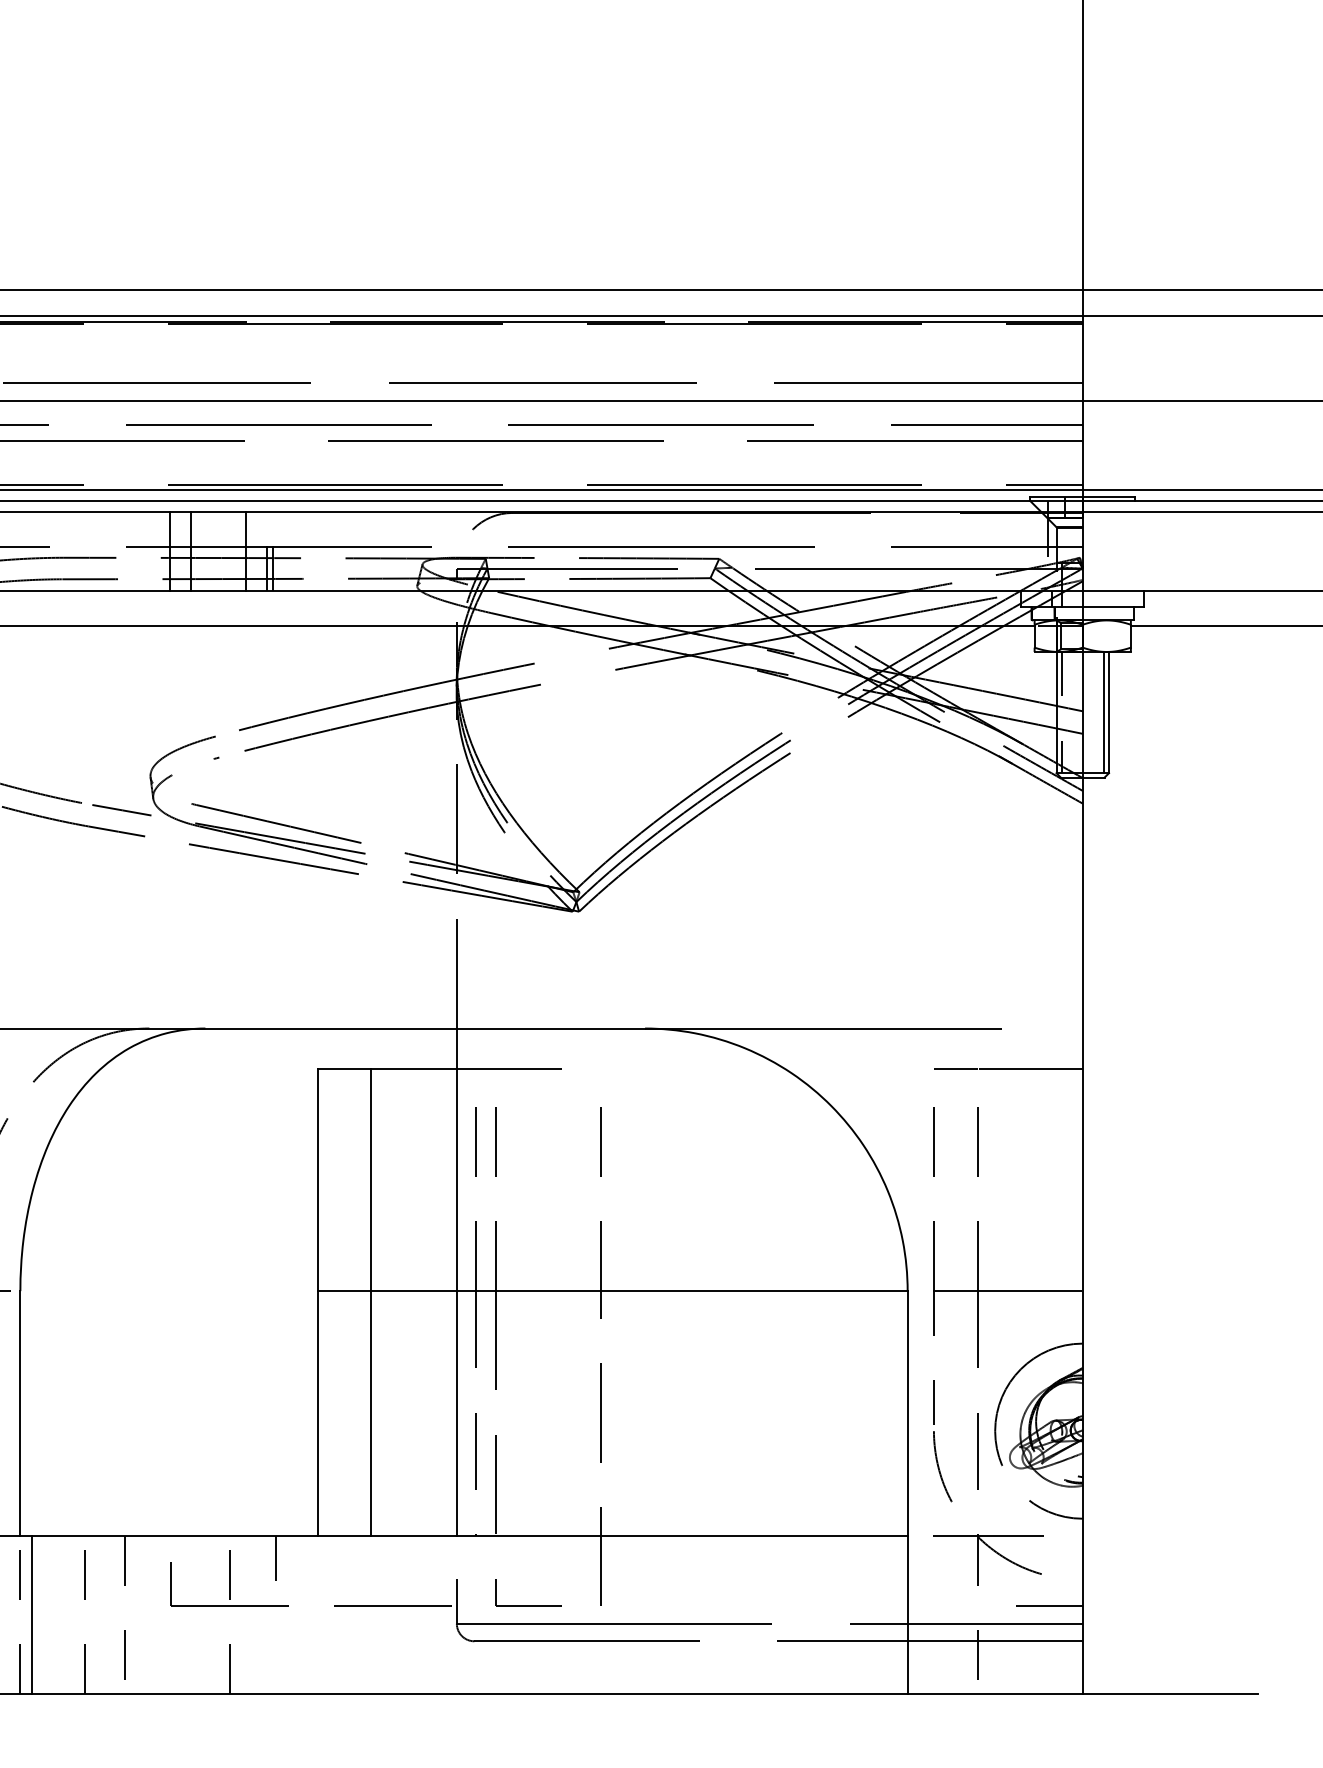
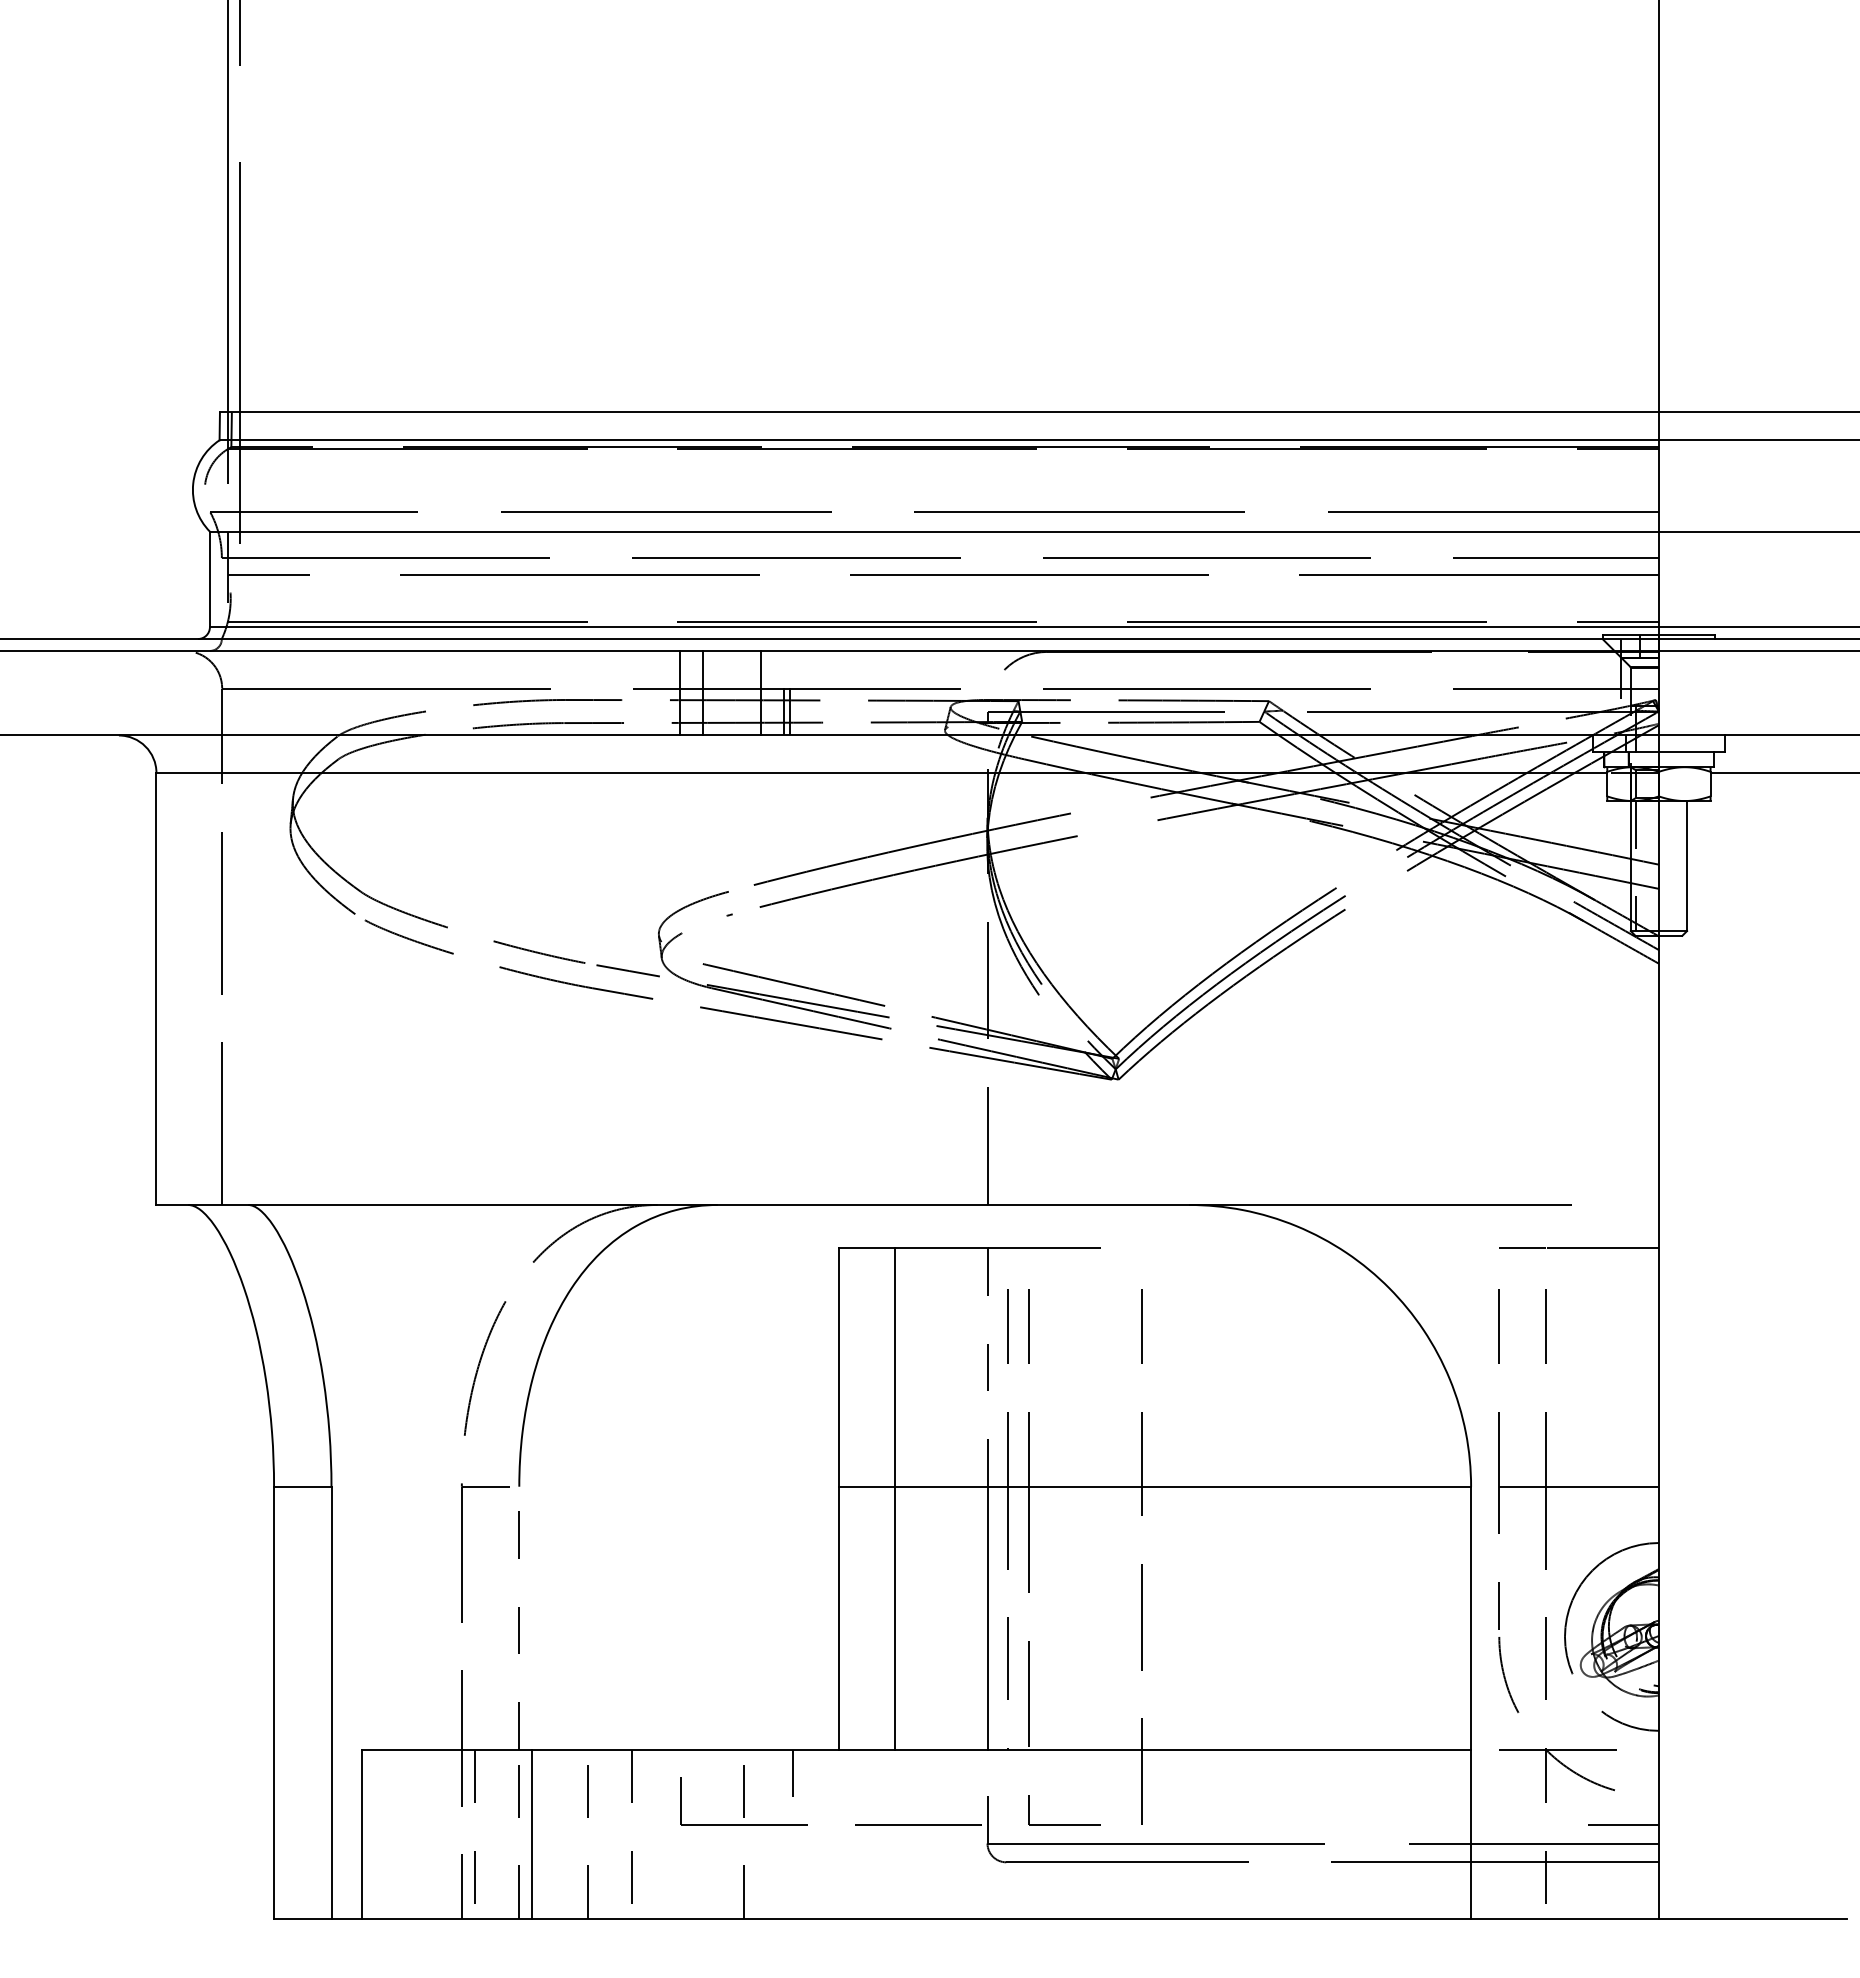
line: (1103, 712) -> (1681, 866), removed
line: (456, 1159) -> (987, 1345), solid -> dashed
line: (20, 1413) -> (519, 1617), solid -> dashed

